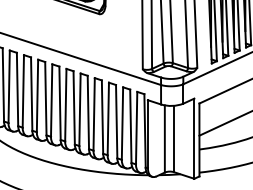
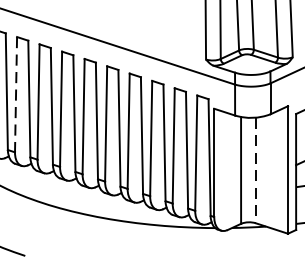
line: (23, 91) -> (16, 94), solid -> dashed
line: (174, 139) -> (256, 171), solid -> dashed

